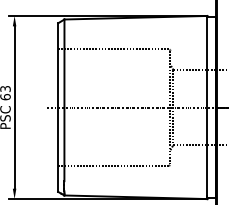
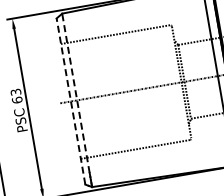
line: (64, 100) -> (76, 93), solid -> dashed
line: (58, 107) -> (71, 101), solid -> dashed

